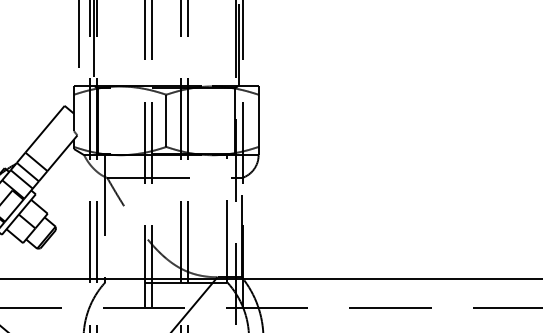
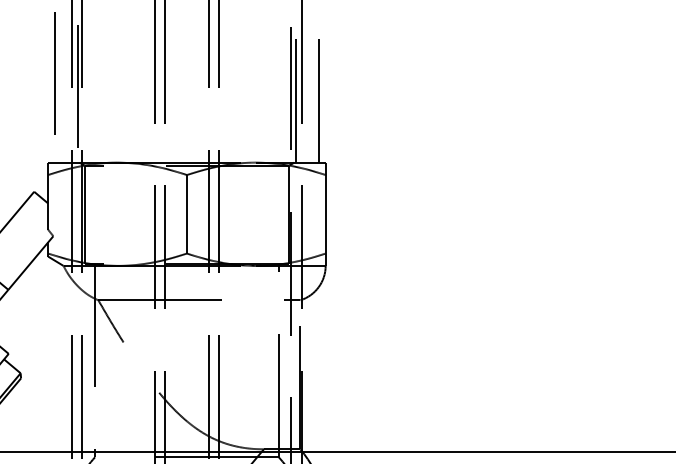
line: (253, 45) -> (317, 101), added

